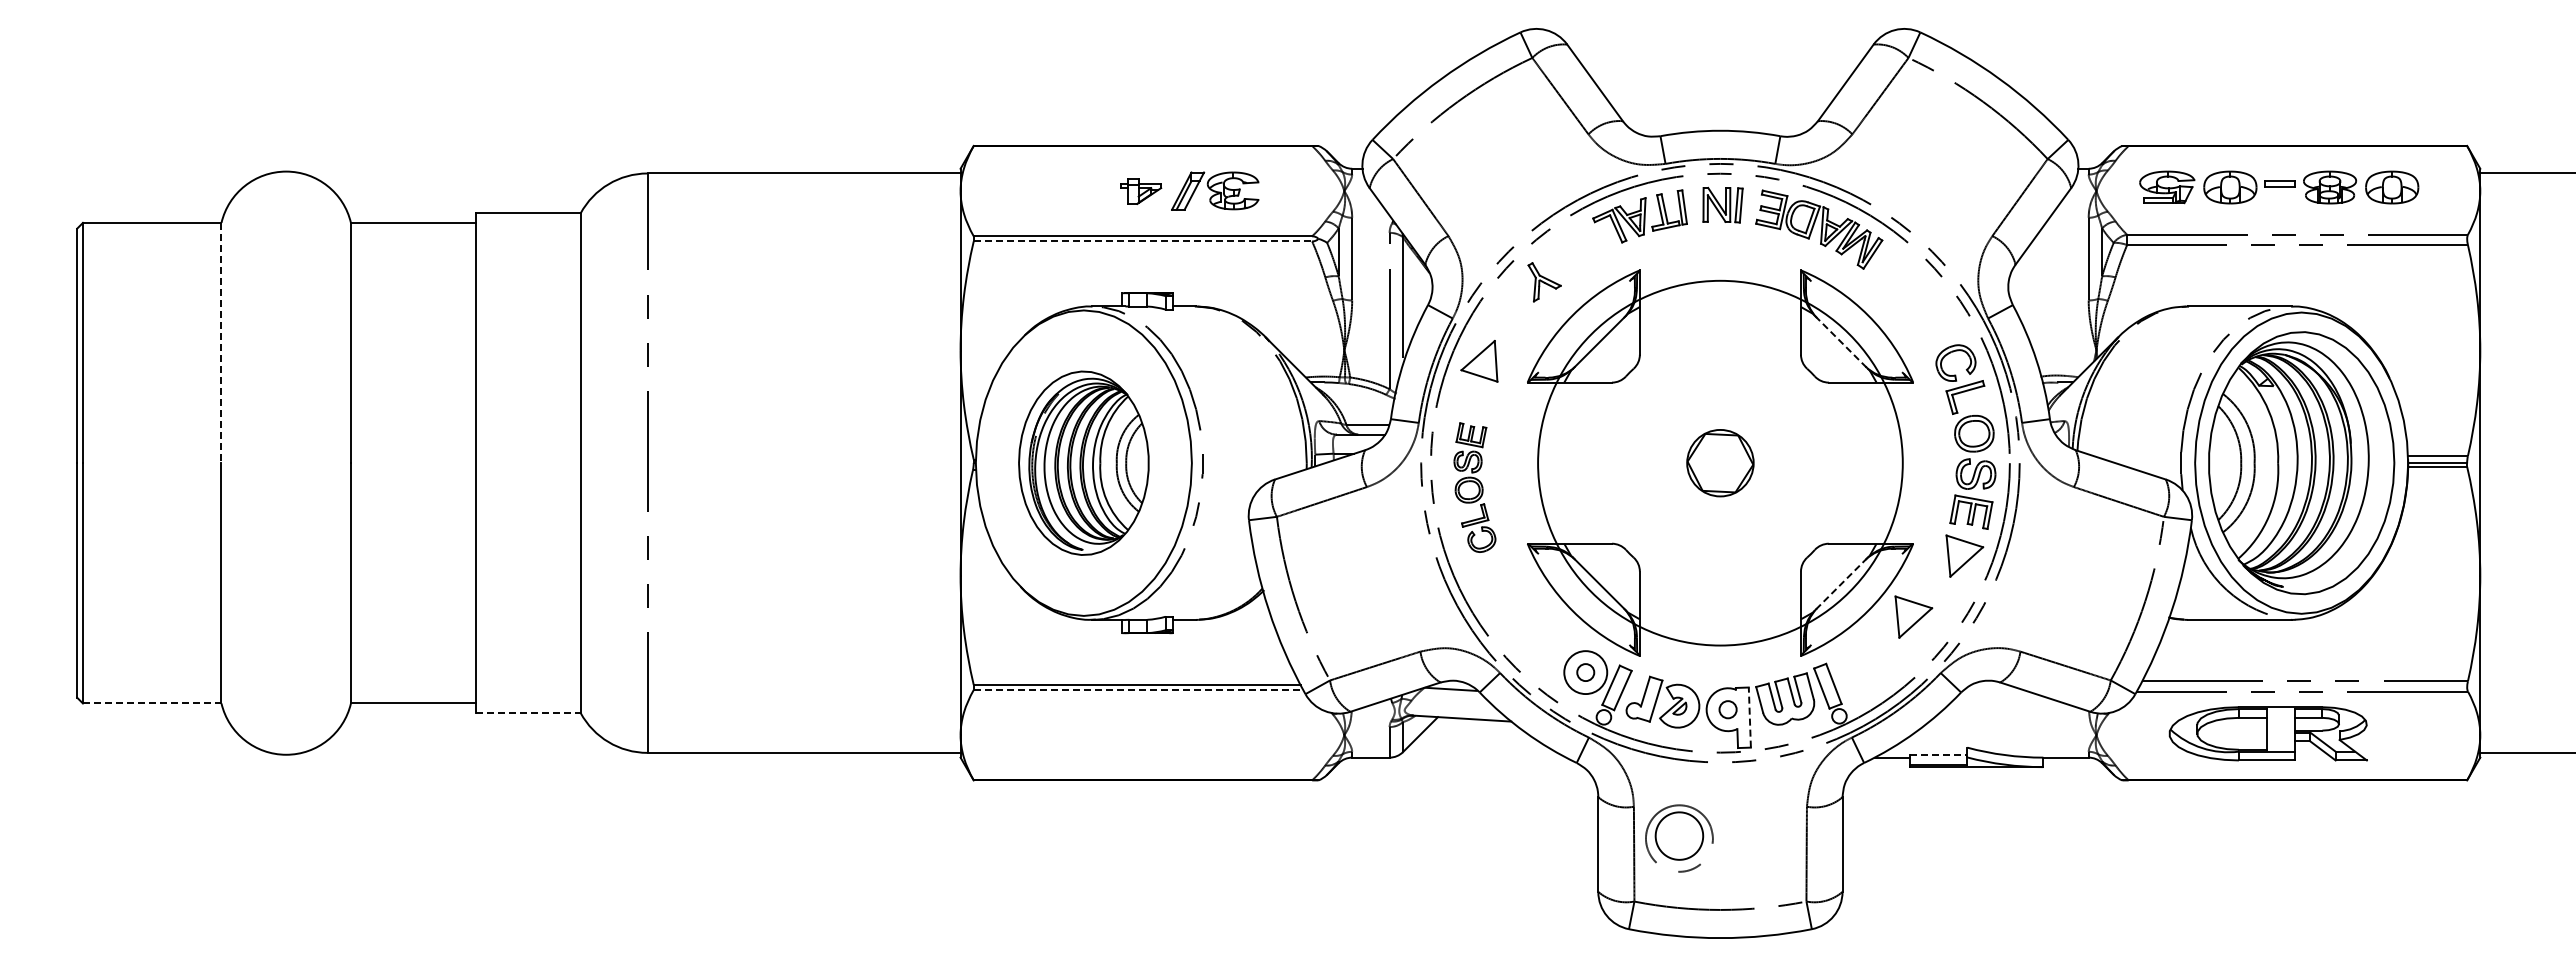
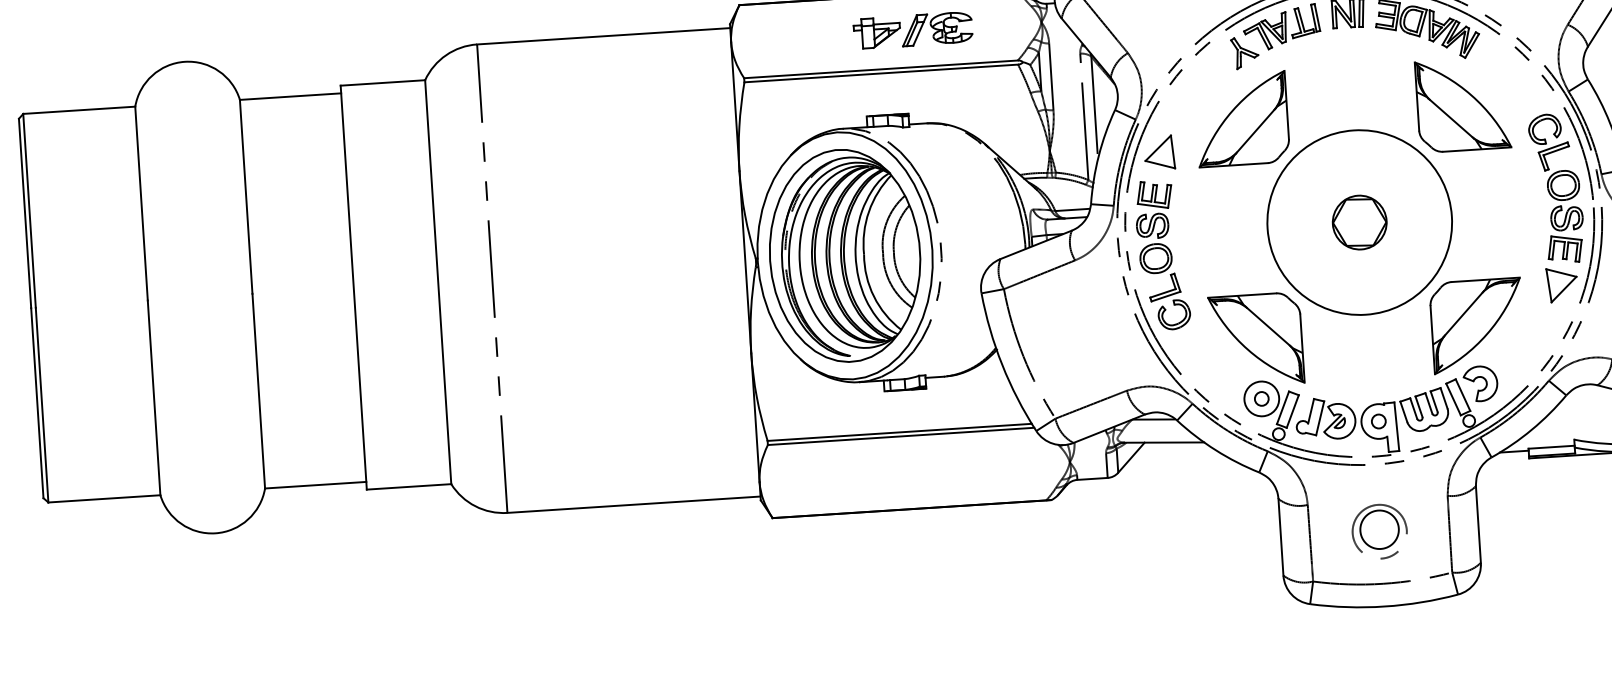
part: (1141, 191) -> (877, 33), size x1.43
line: (1143, 241) -> (881, 73), dashed -> solid
part: (1544, 282) -> (1244, 53), moved
line: (221, 342) -> (141, 203), dashed -> solid
line: (1841, 342) -> (1451, 118), dashed -> solid
part: (1083, 463) -> (844, 256), size x1.43
circle: (1720, 463) -> (1359, 222), size x0.62
part: (1474, 487) -> (1162, 255), size x1.43
line: (1840, 584) -> (1463, 314), dashed -> solid
part: (1913, 616) -> (1523, 336), removed
part: (1862, 668) -> (1485, 381), added
line: (1138, 690) -> (901, 436), dashed -> solid
line: (152, 703) -> (104, 498), dashed -> solid
line: (528, 712) -> (409, 486), dashed -> solid
line: (1749, 717) -> (1396, 426), dashed -> solid
line: (1939, 755) -> (1552, 447), dashed -> solid
part: (1679, 838) -> (1379, 531), moved

